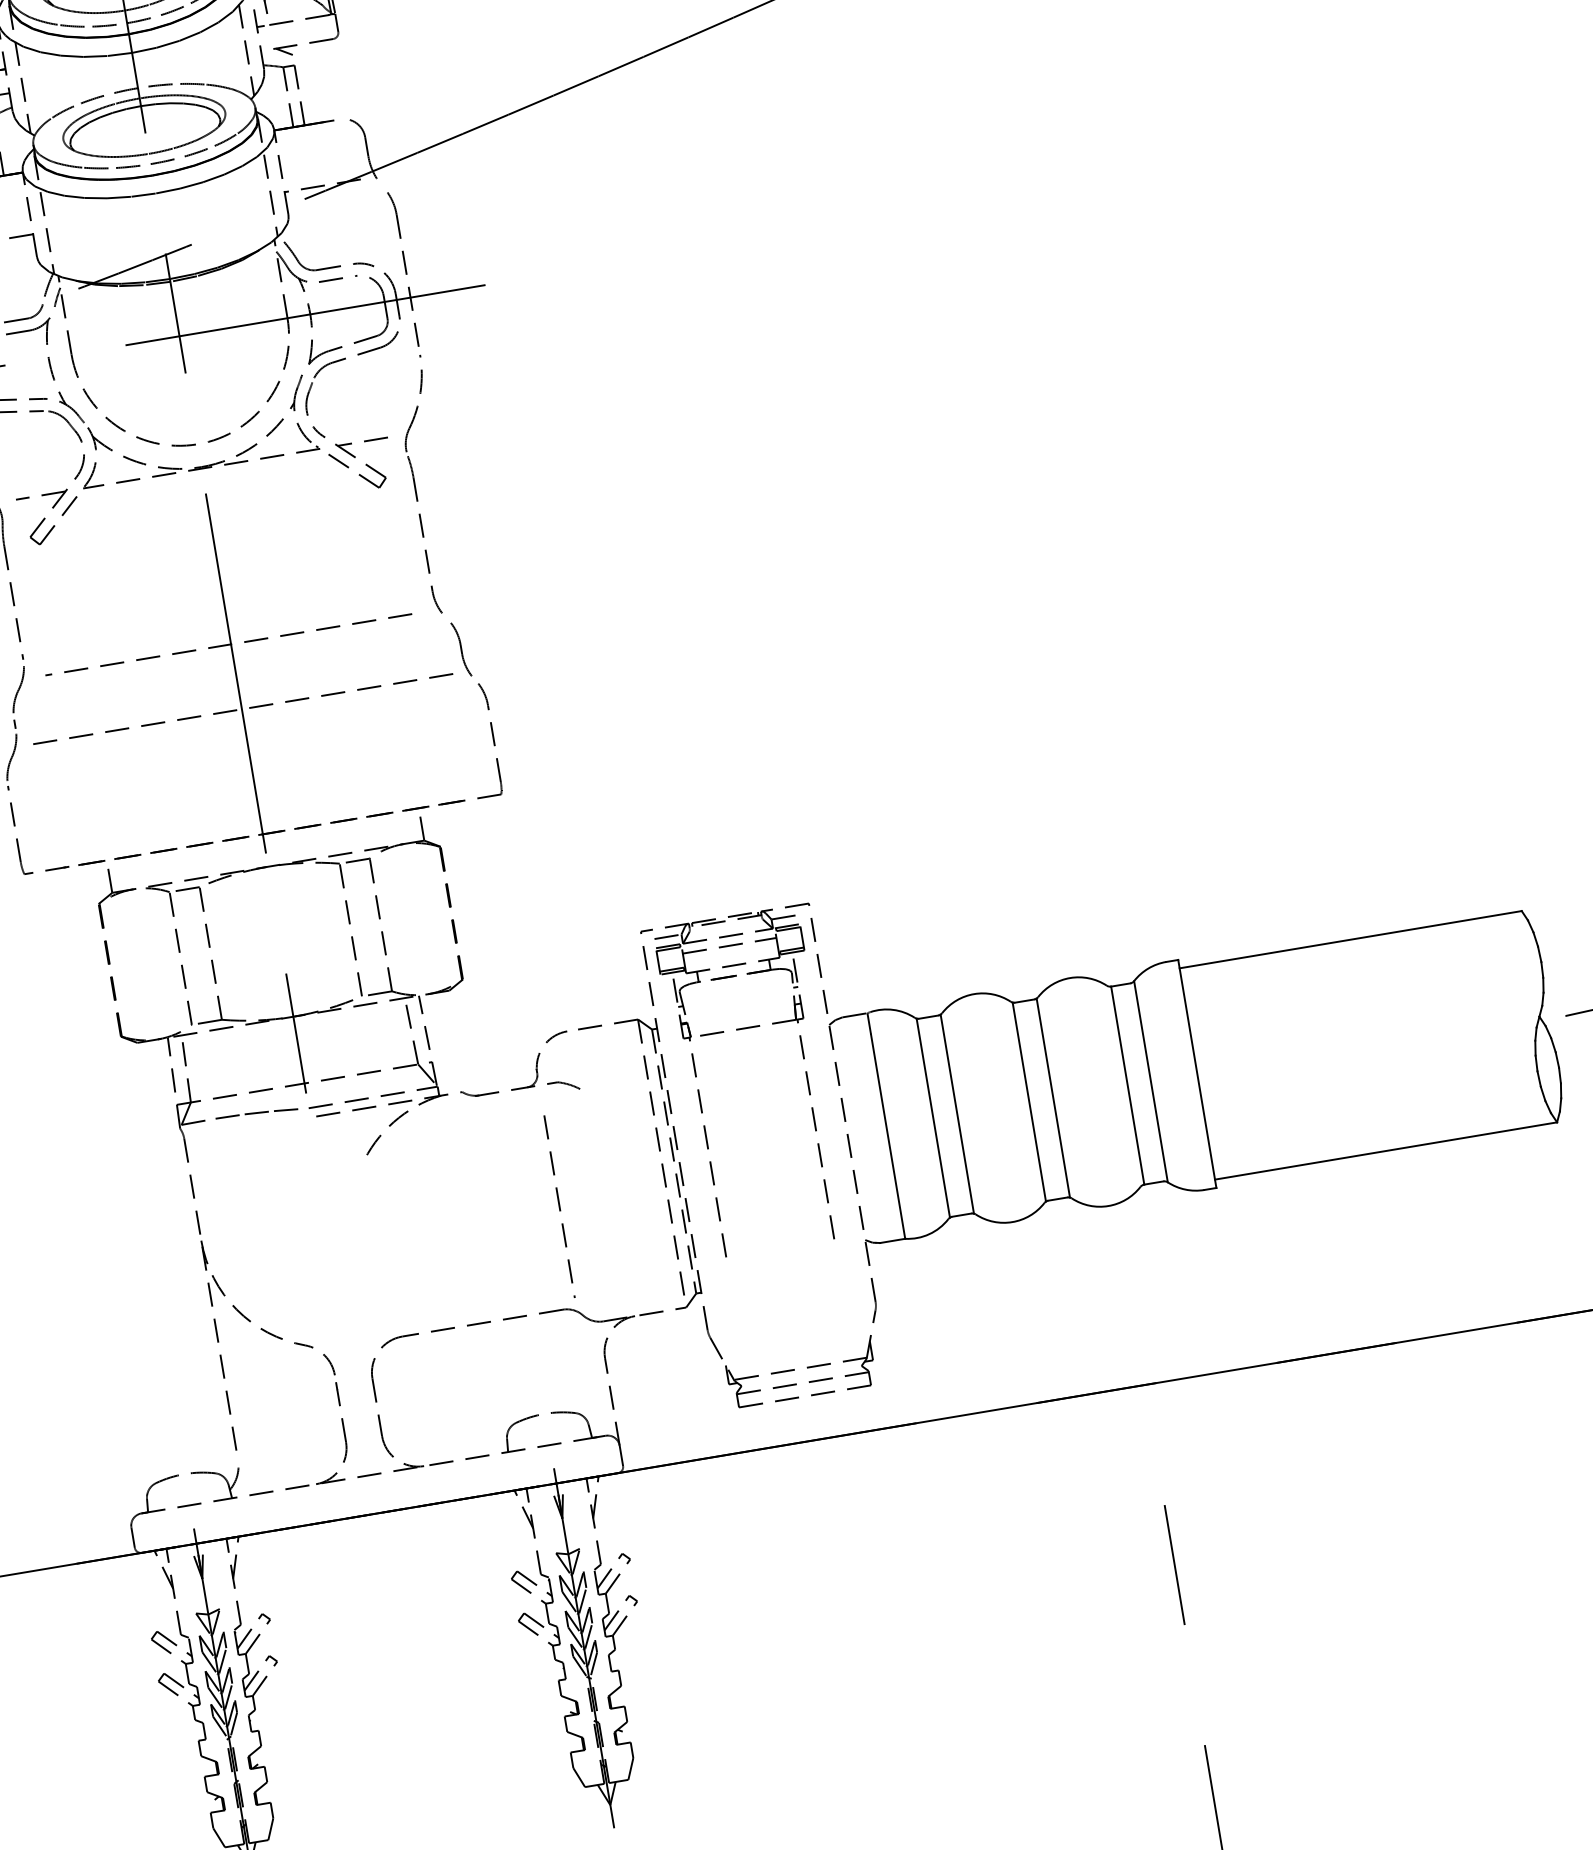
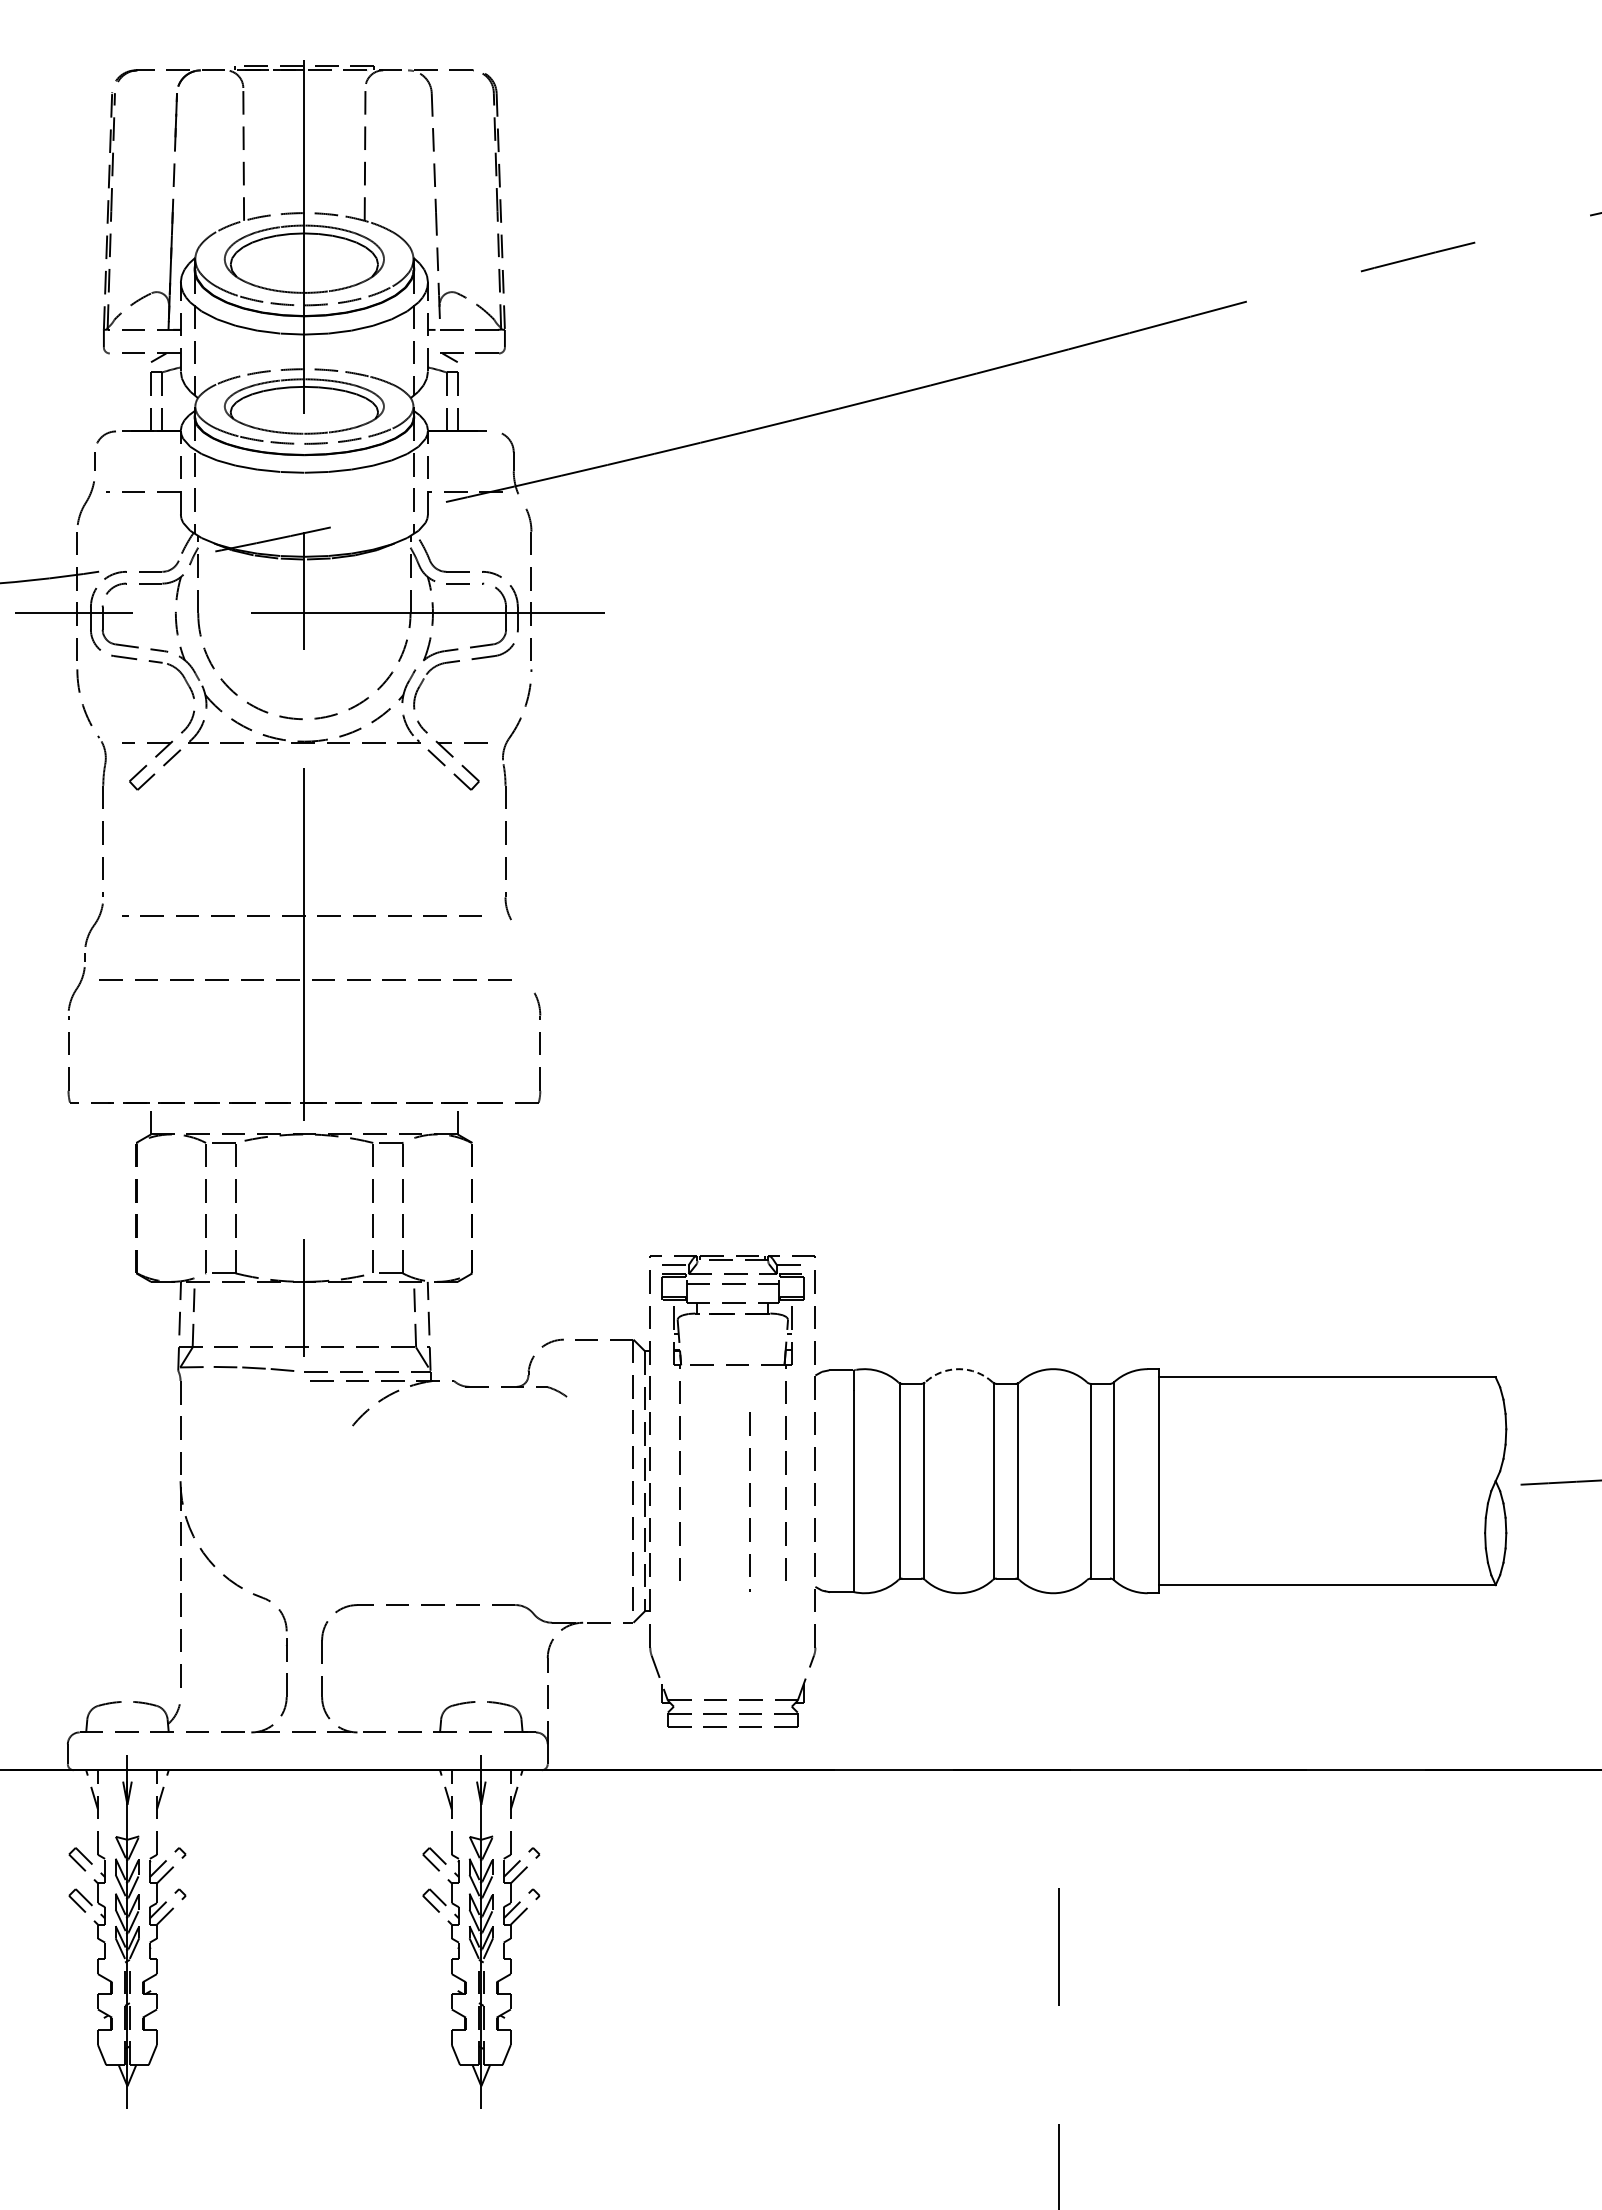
part: (461, 649) -> (523, 957), removed
arc: (973, 994) -> (958, 1369), solid -> dashed
line: (559, 1206) -> (749, 1501), moved

